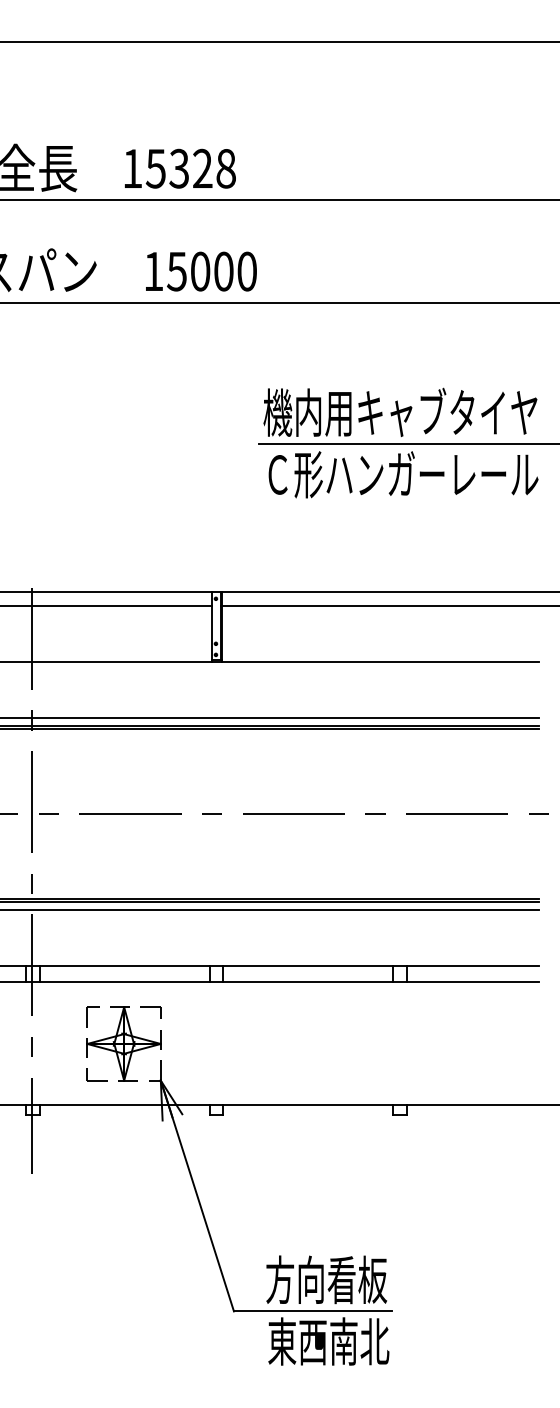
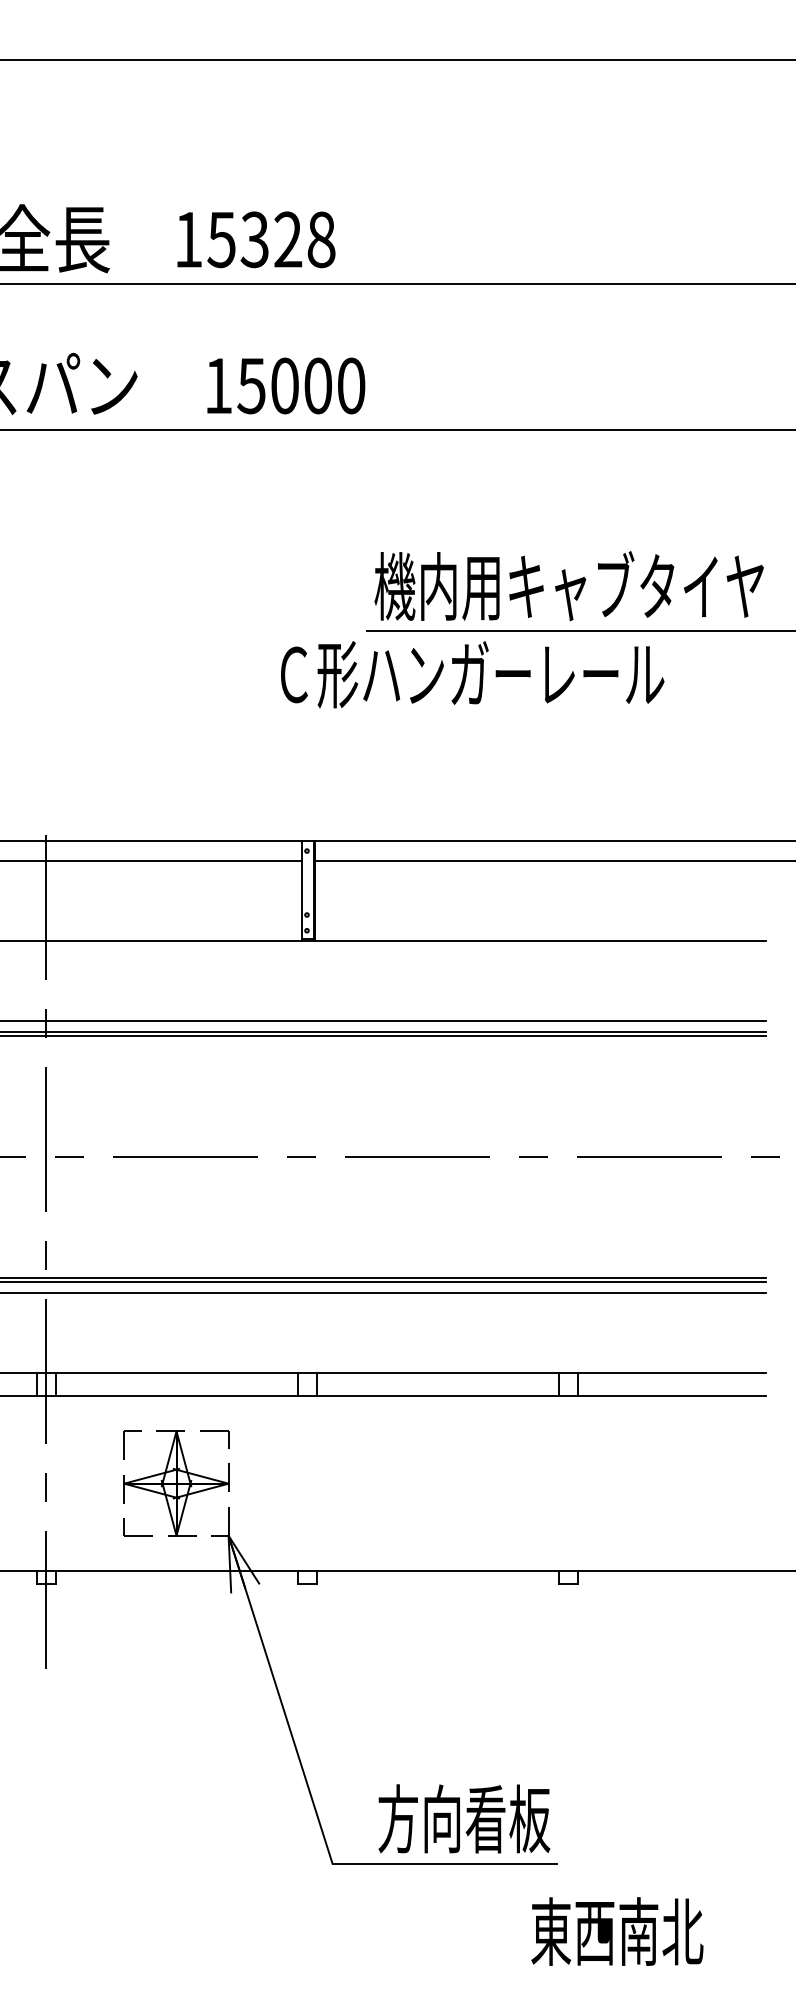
text: (403, 474) -> (472, 674), moved
text: (328, 1341) -> (617, 1931), moved

